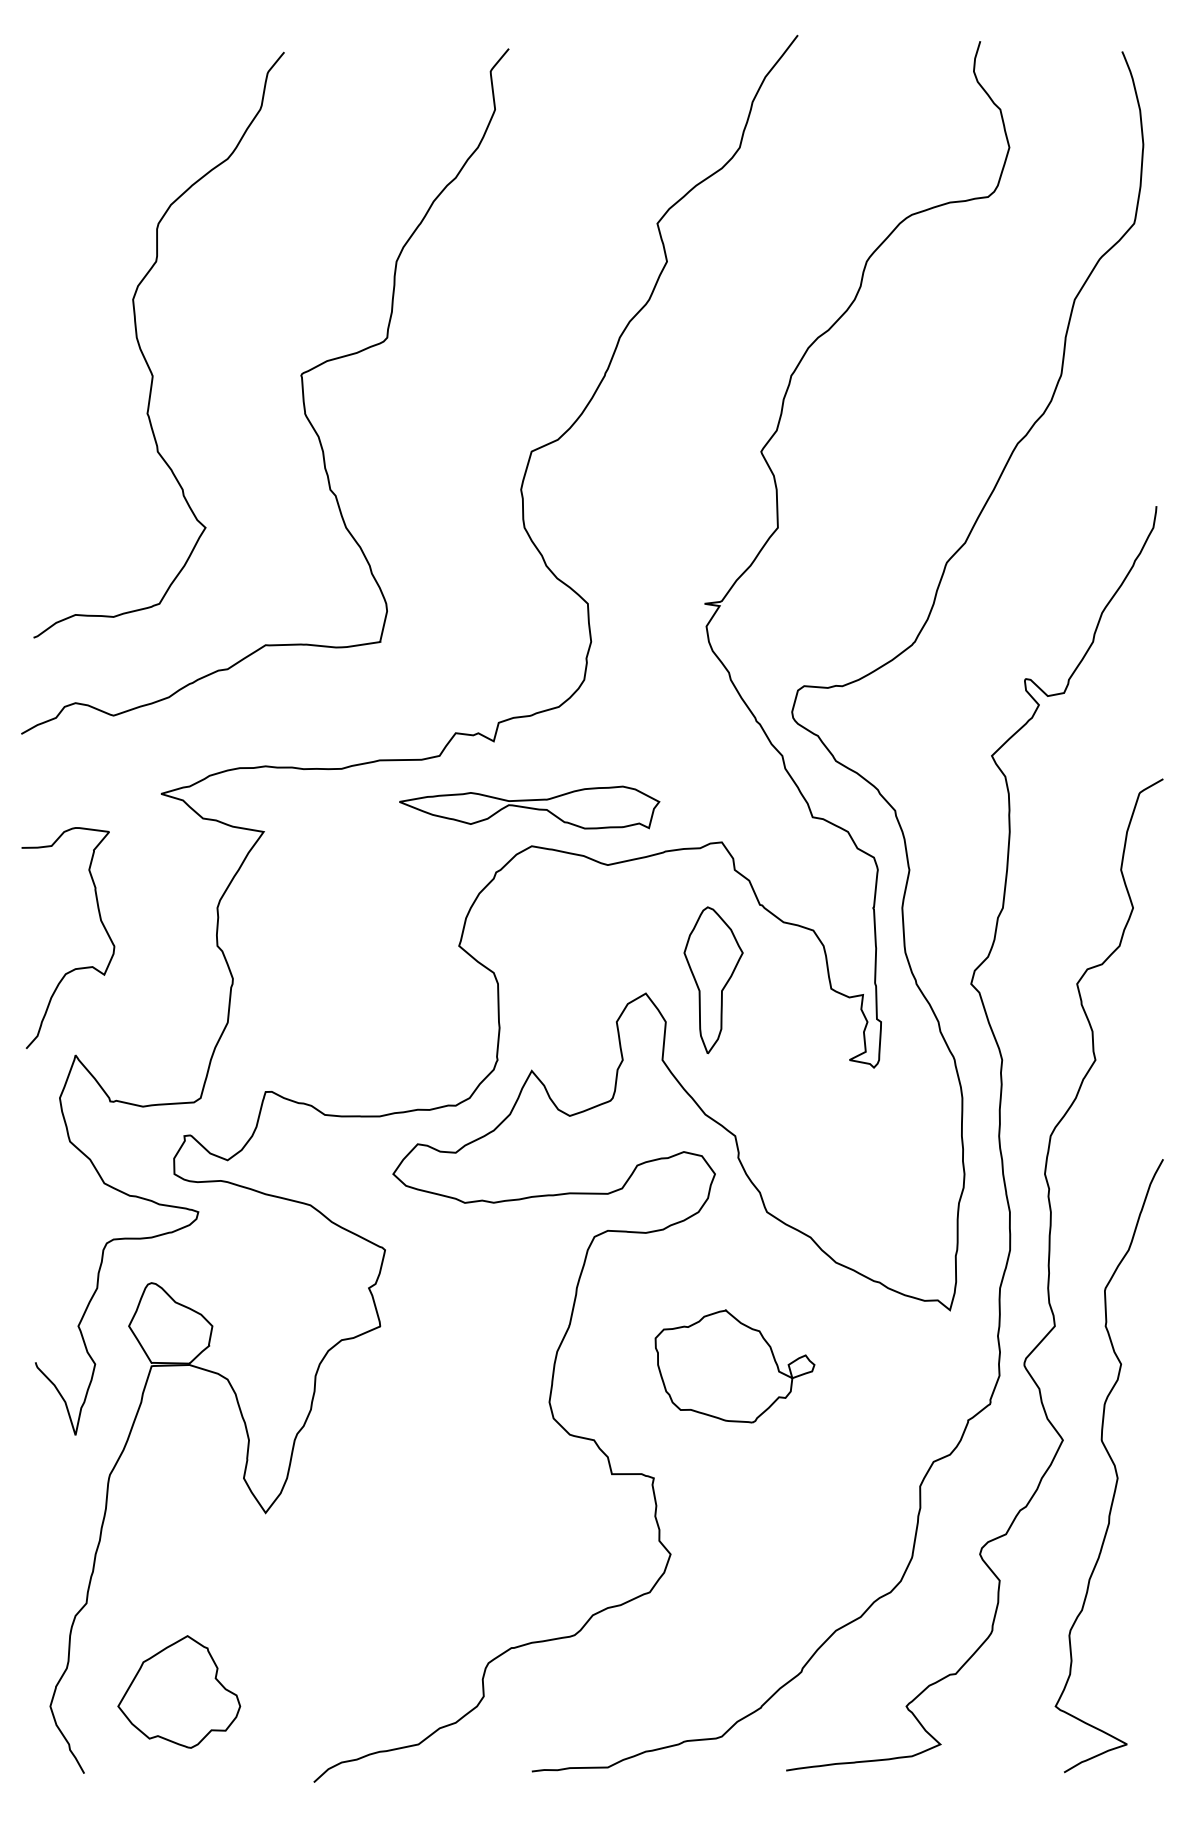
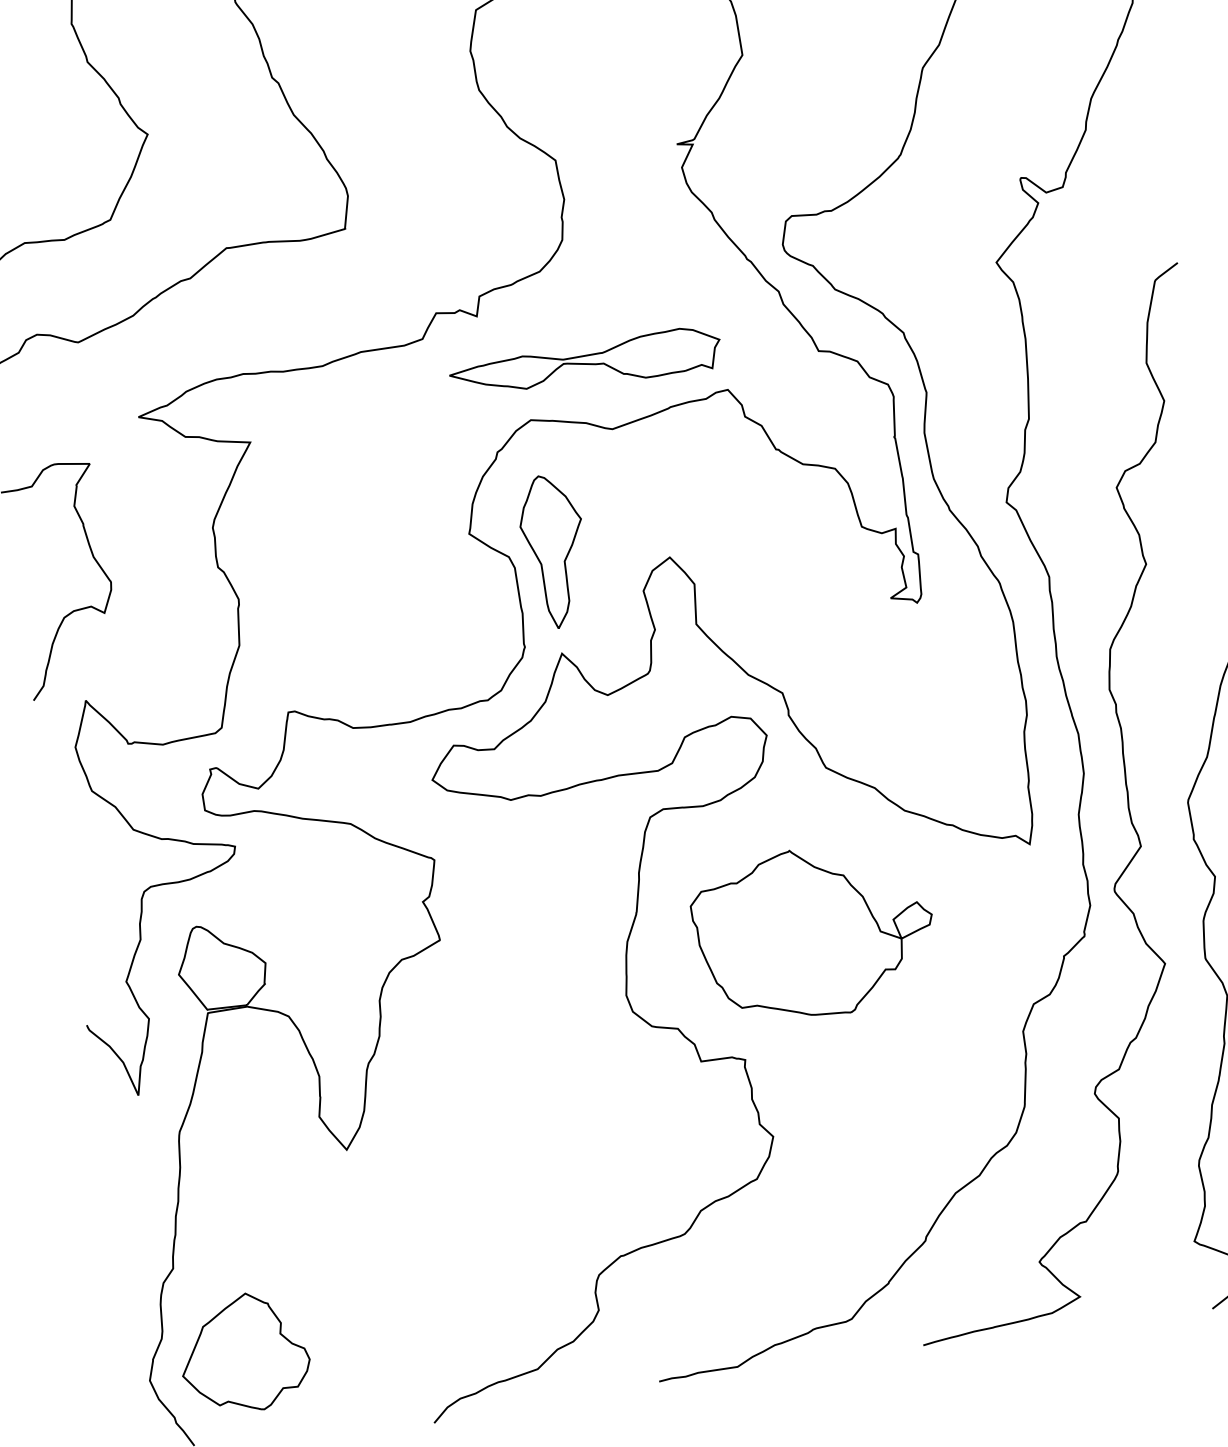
part: (529, 807) -> (585, 363), moved
part: (713, 980) -> (554, 551), moved
part: (734, 1366) -> (813, 932), size x1.43
part: (179, 1691) -> (244, 1352), moved

